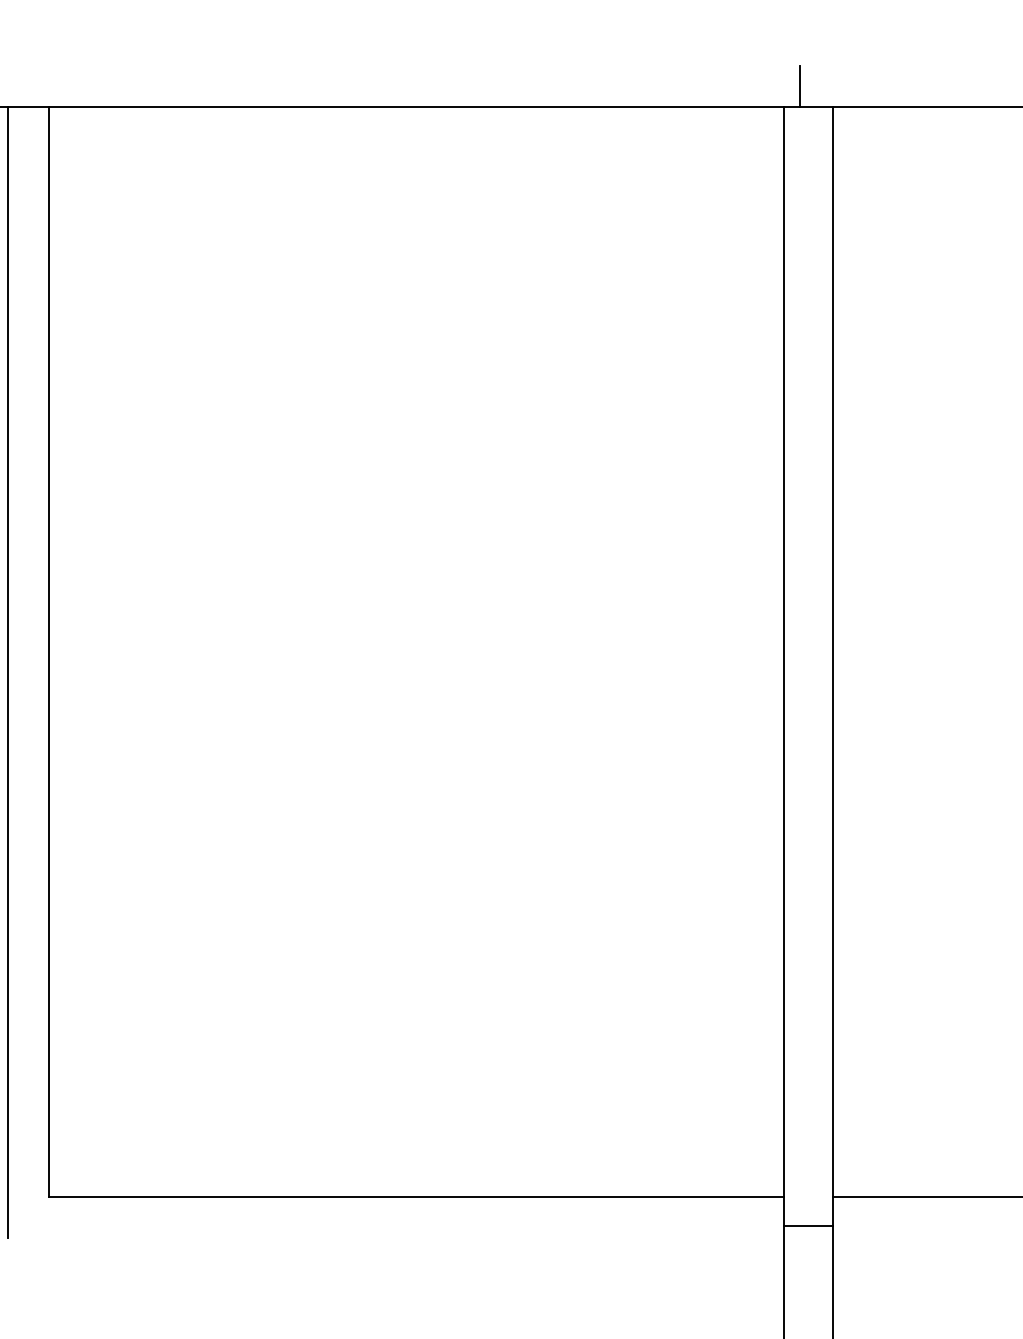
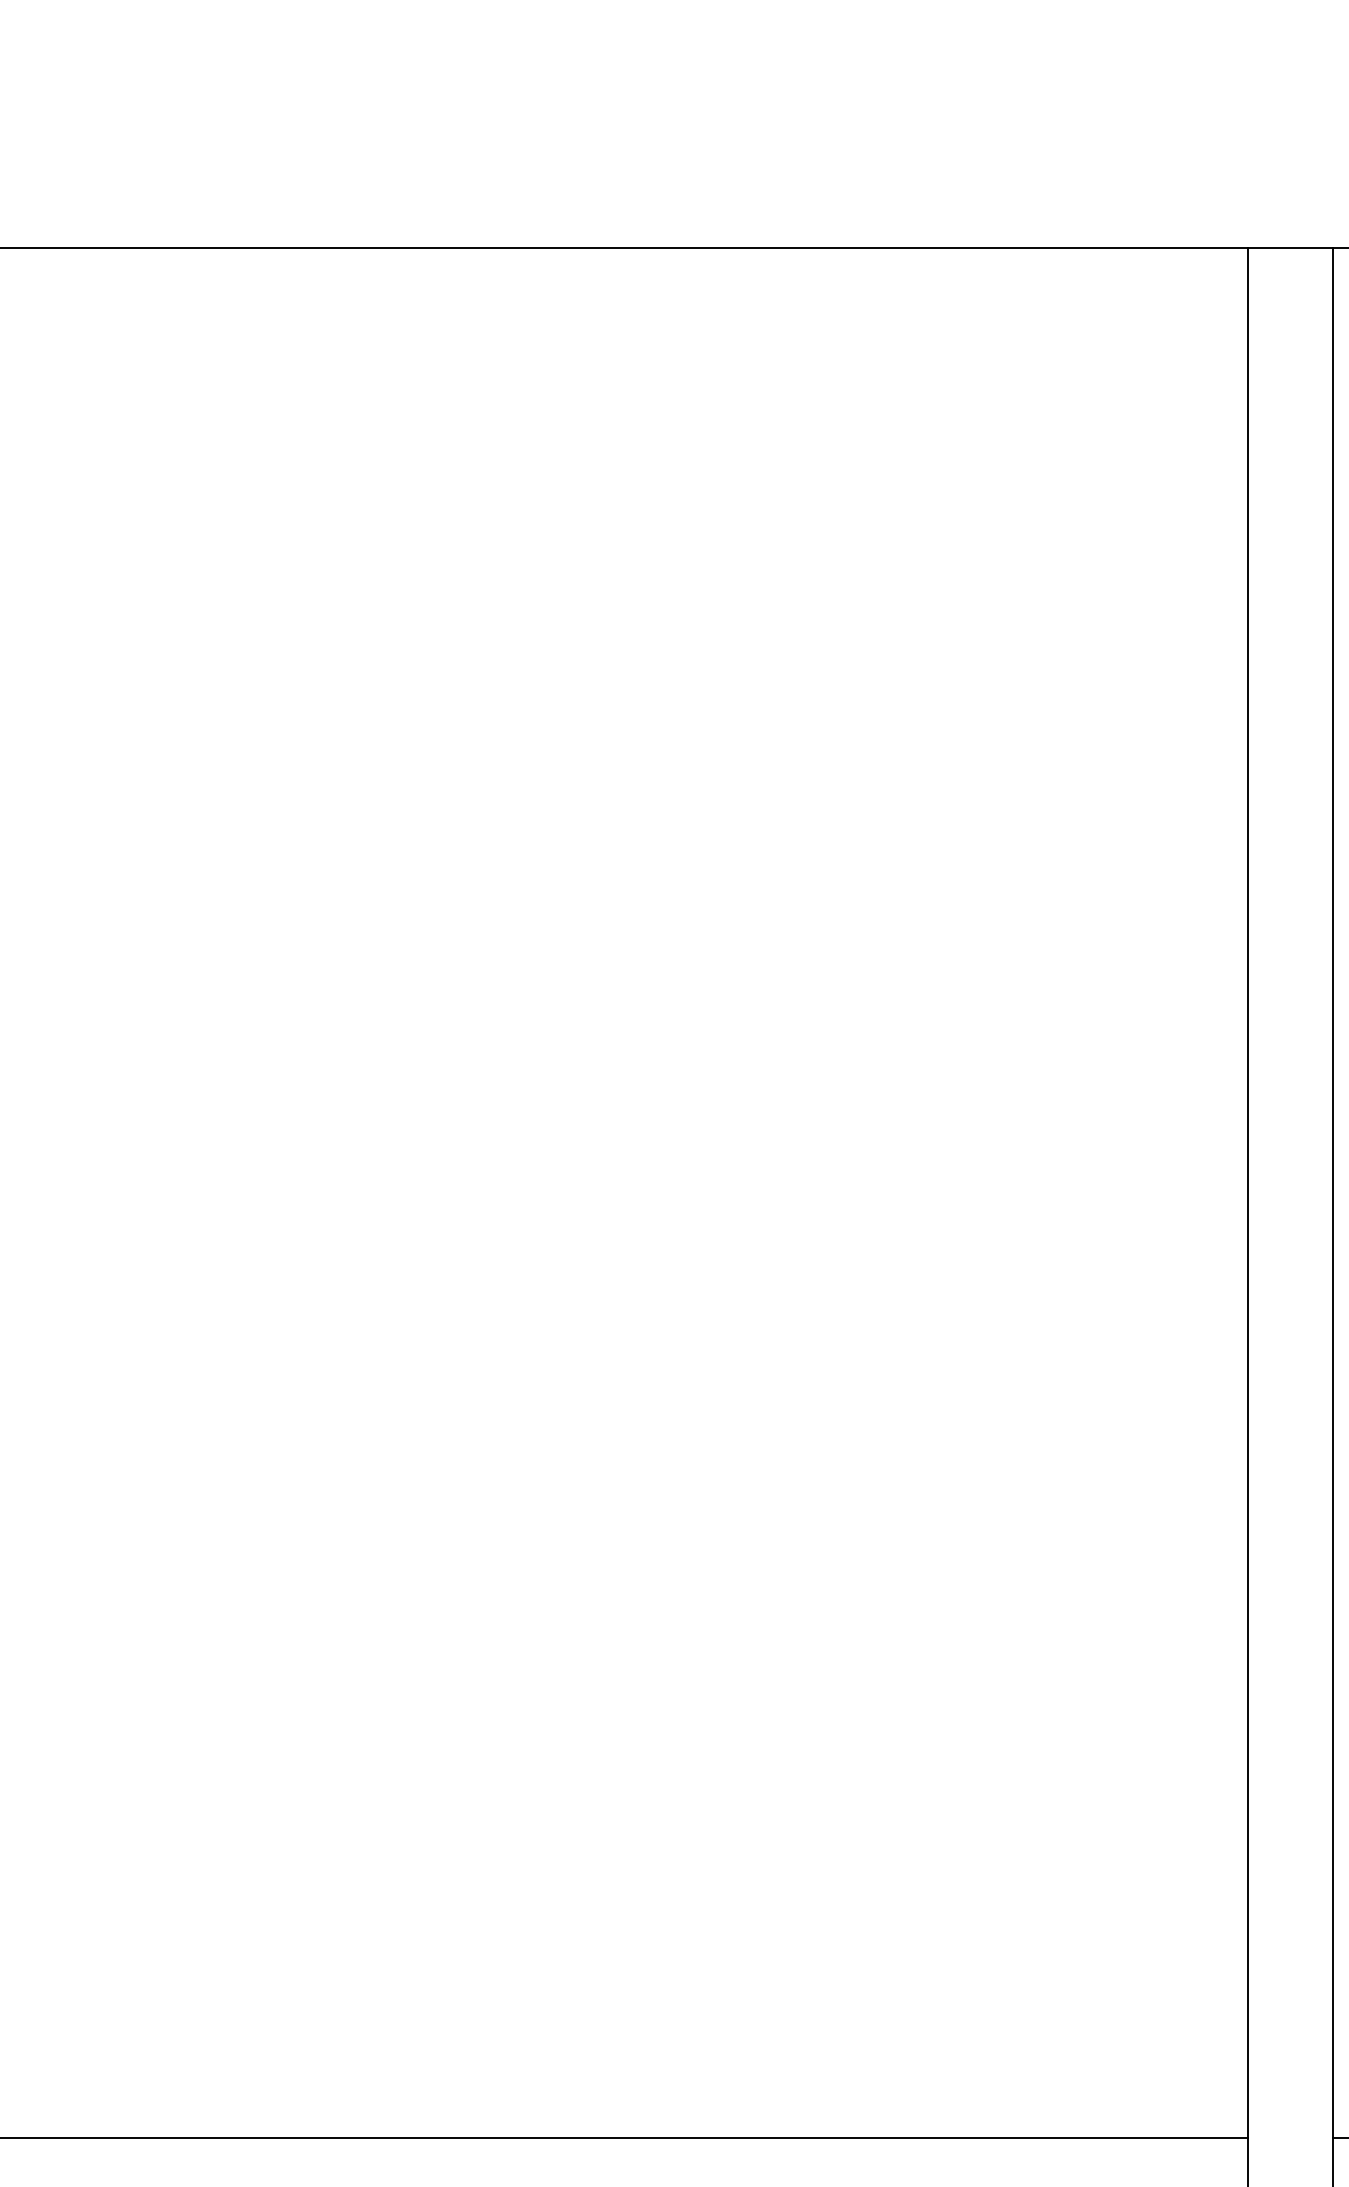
line: (800, 86) -> (1277, 211), removed

